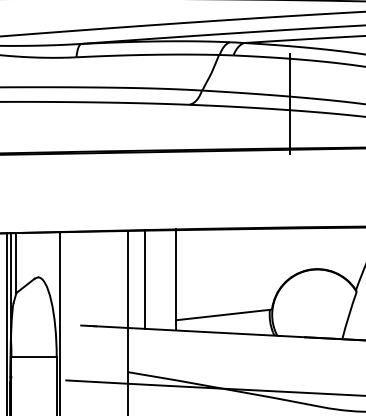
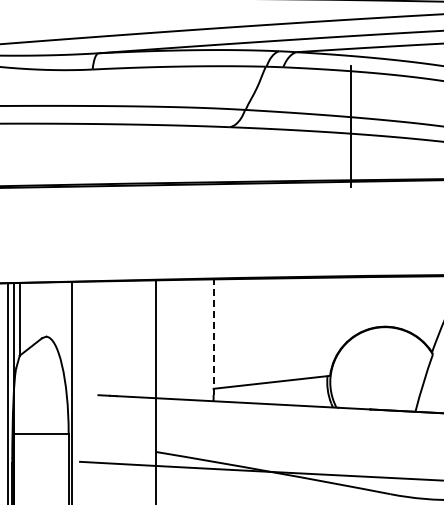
line: (175, 277) -> (213, 336), solid -> dashed
line: (145, 279) -> (176, 339), removed

